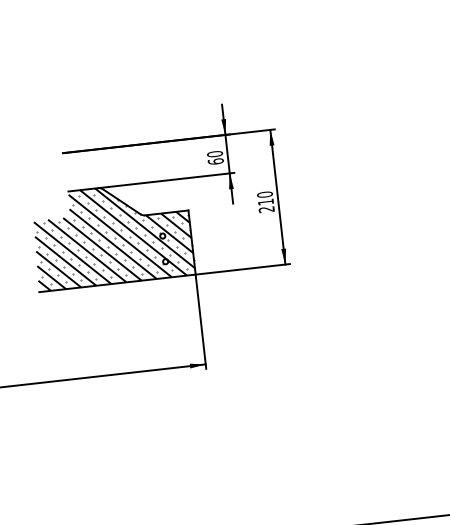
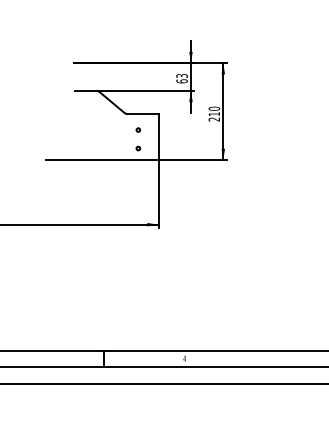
text: (214, 154) -> (181, 76), 60 -> 63
hatch: (112, 235) -> (102, 125), removed

